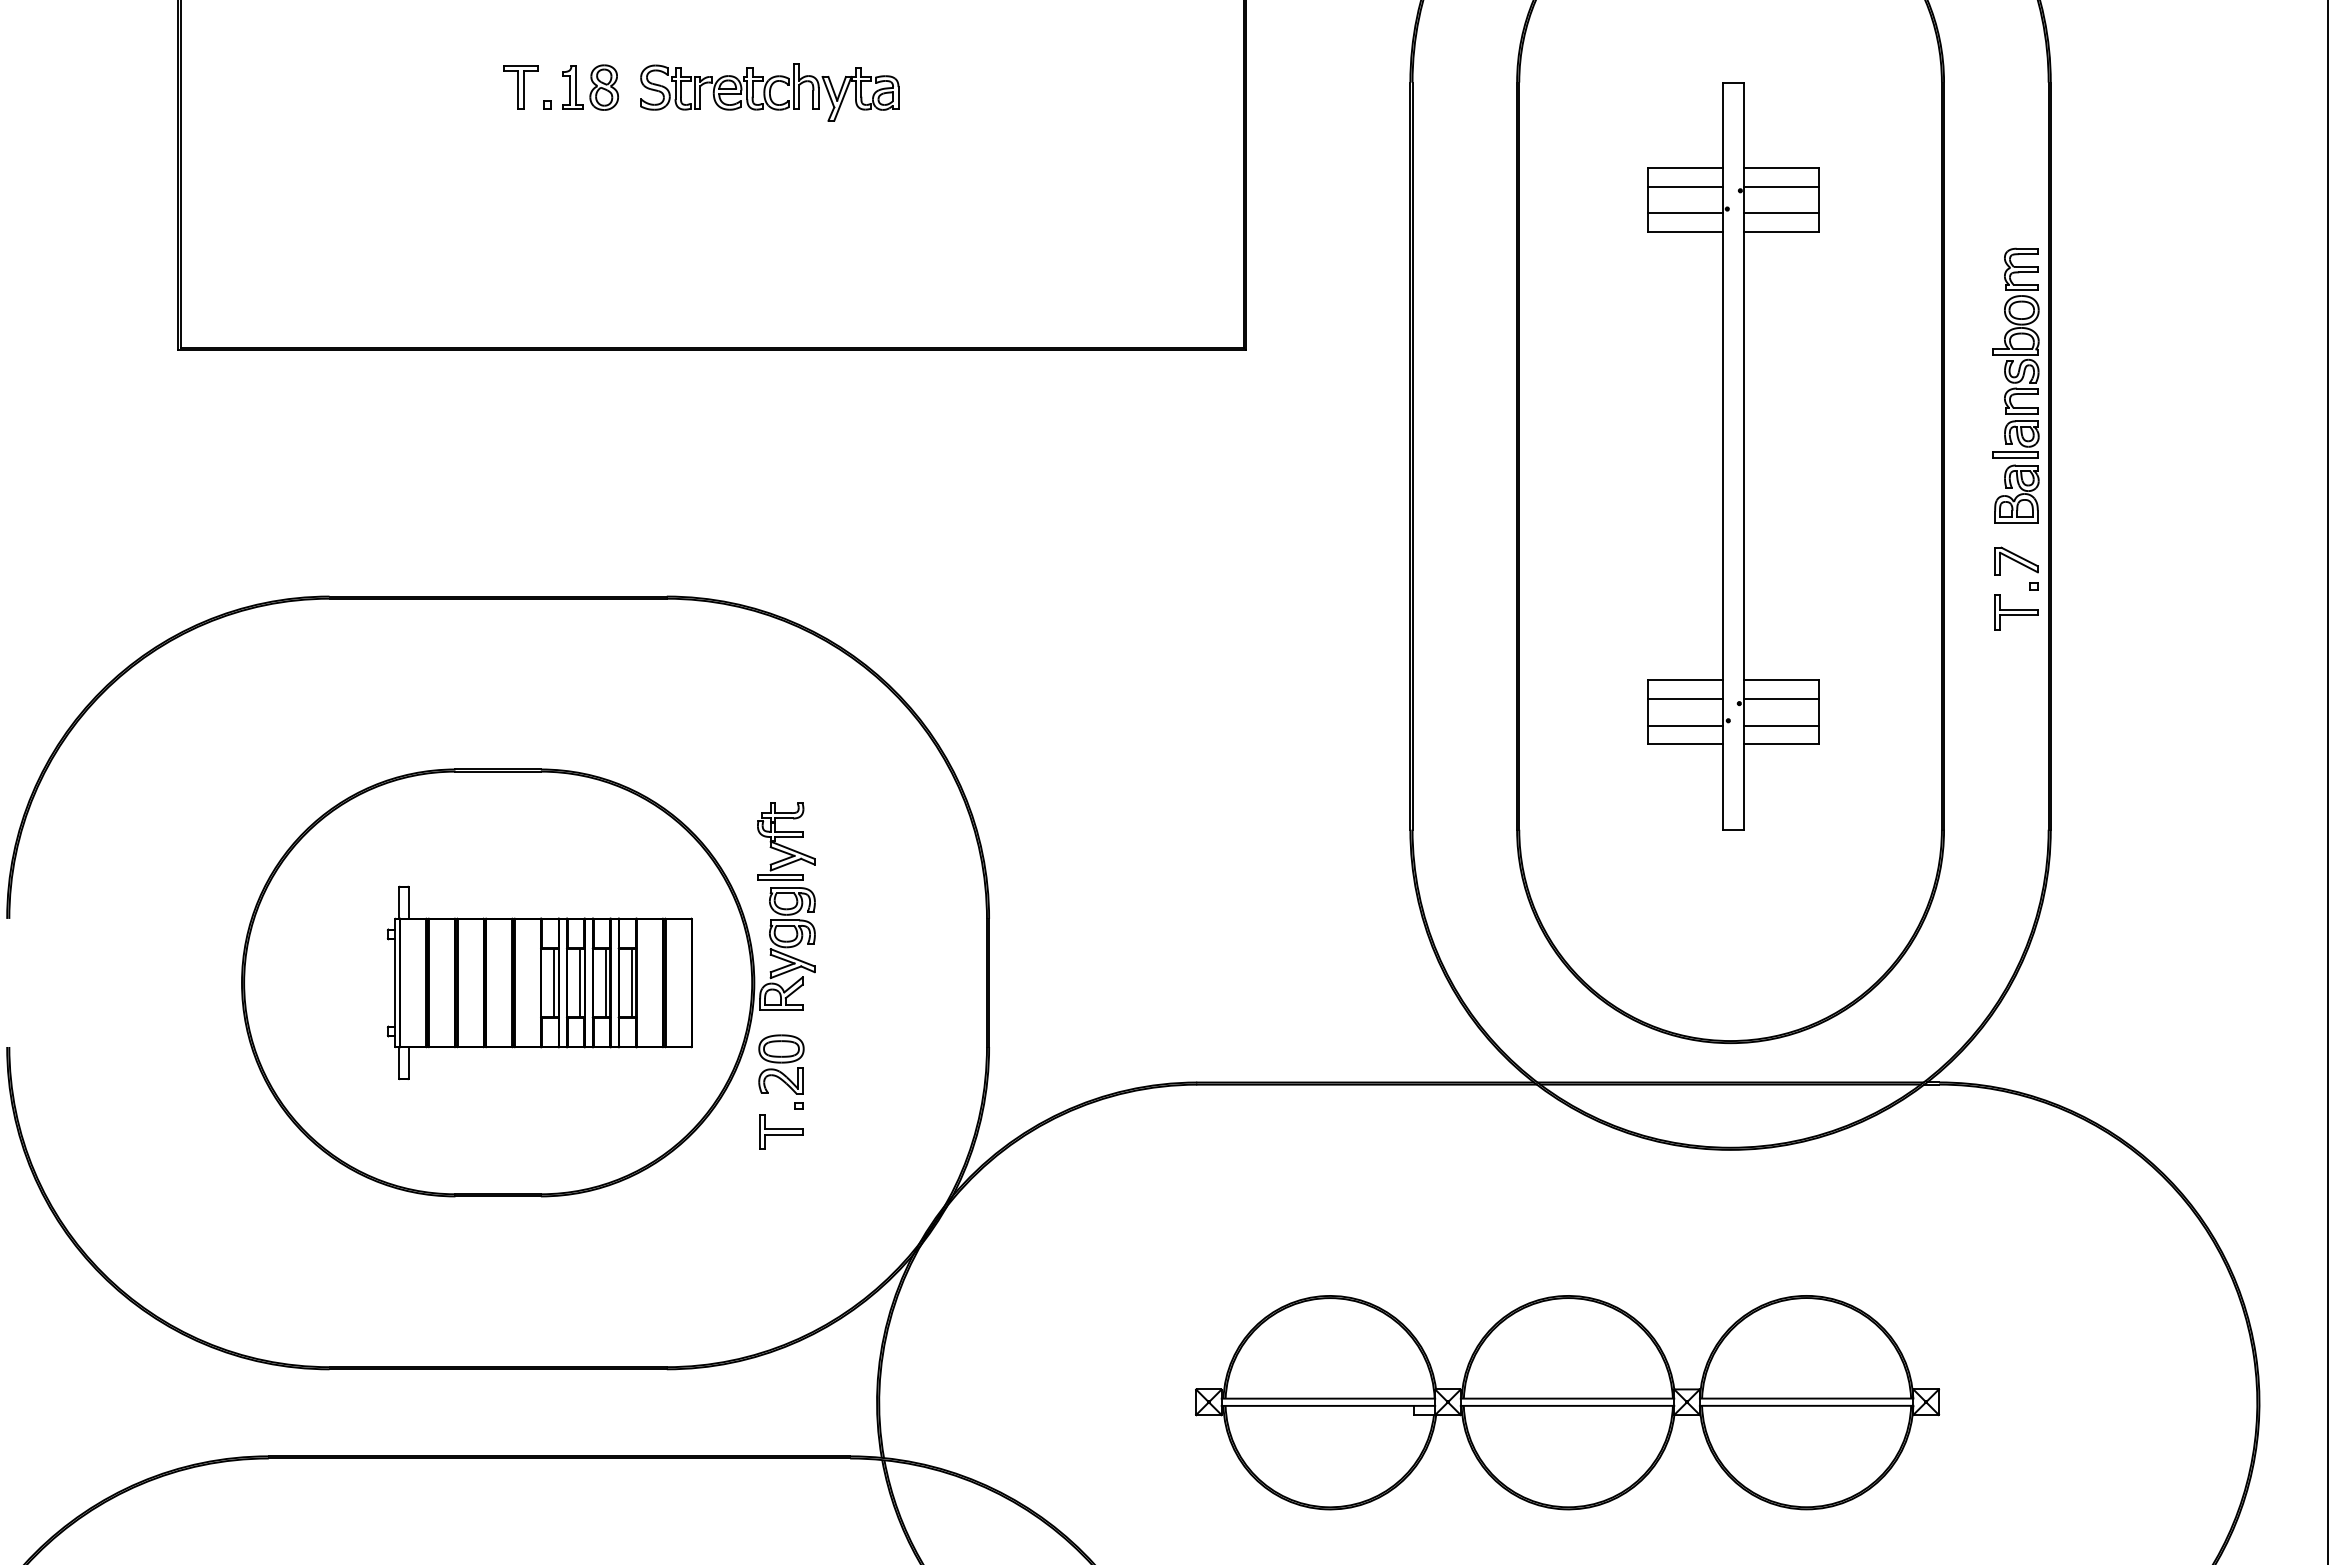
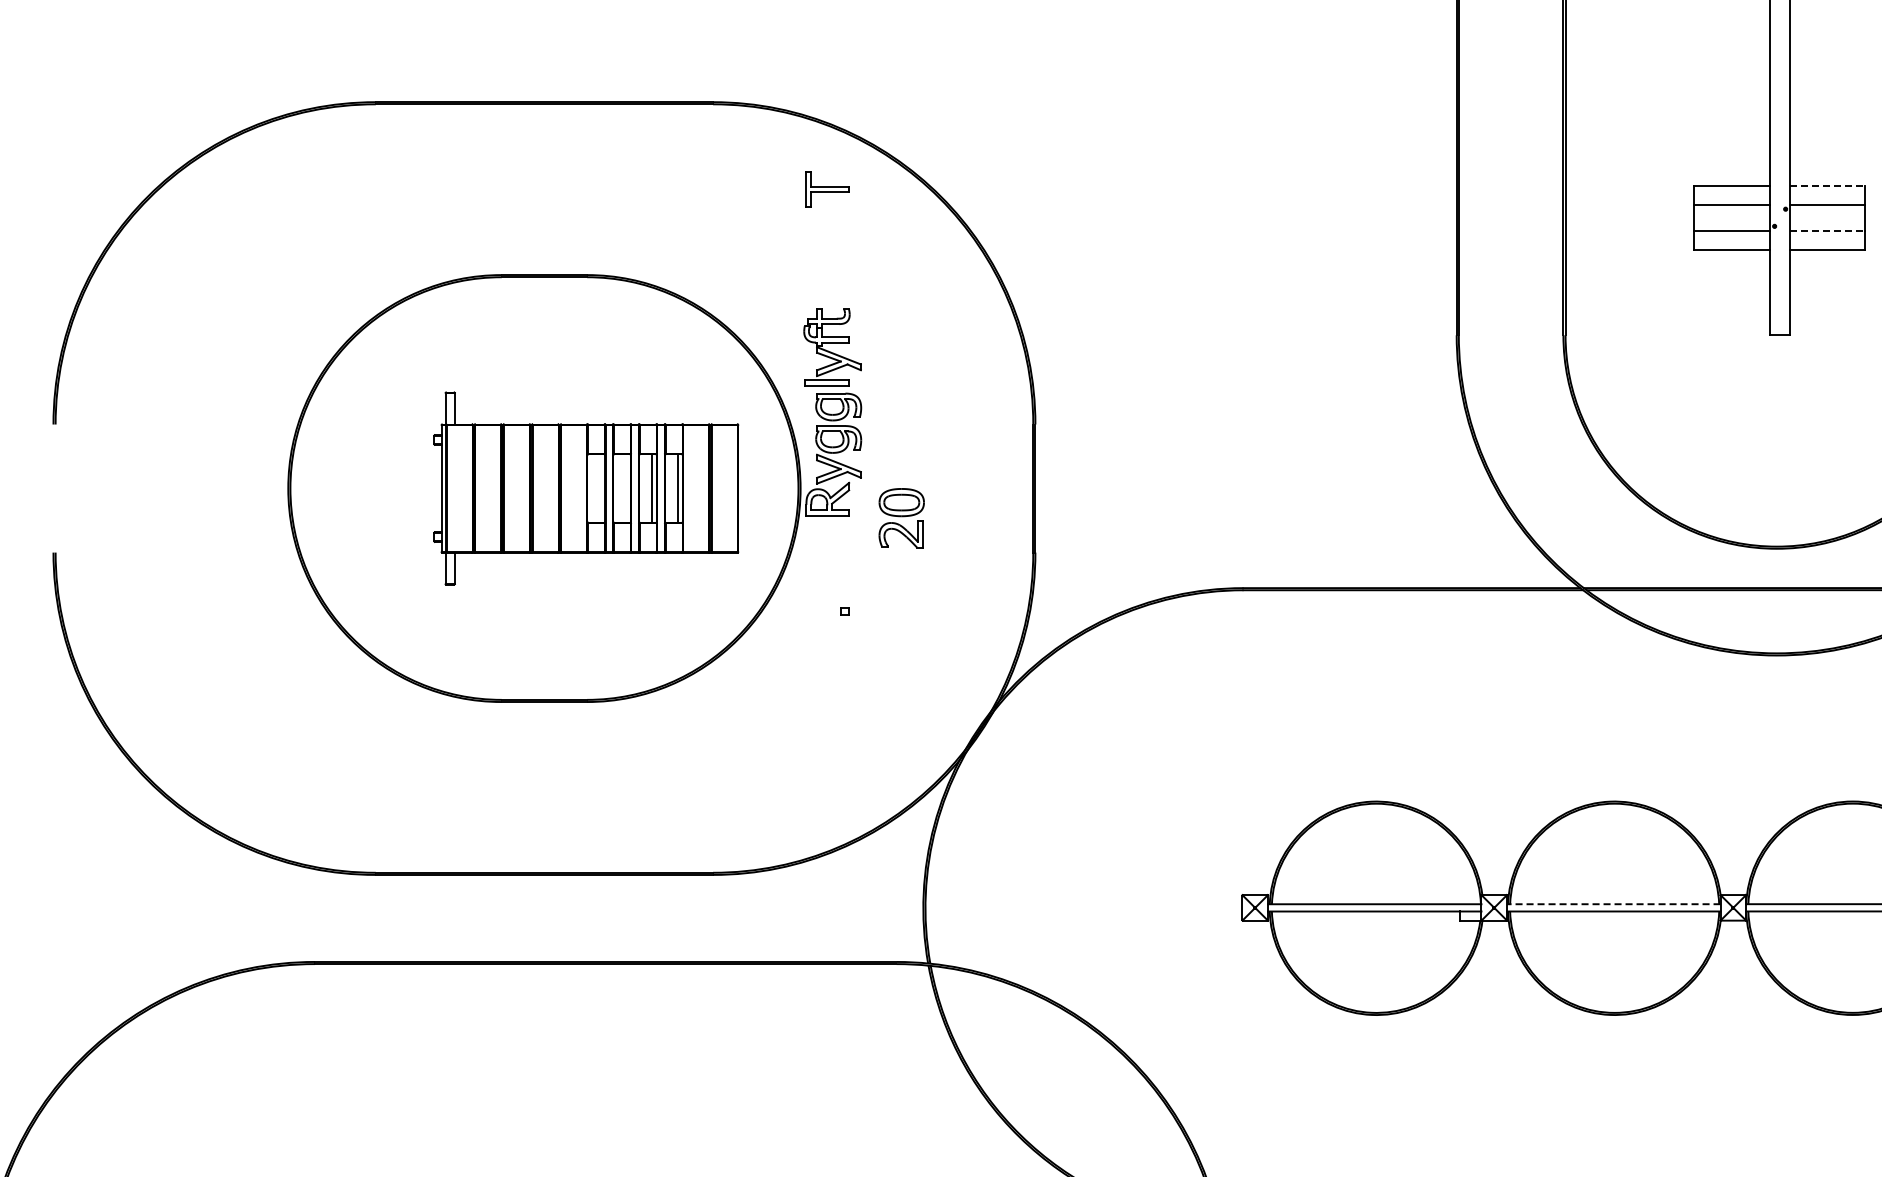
line: (1781, 680) -> (1827, 186), solid -> dashed
line: (1781, 725) -> (1827, 231), solid -> dashed
line: (554, 982) -> (600, 488), removed
line: (580, 982) -> (626, 488), removed
part: (781, 1064) -> (901, 518), moved
part: (781, 1131) -> (827, 189), moved
line: (1567, 1398) -> (1613, 904), solid -> dashed

